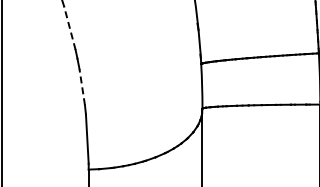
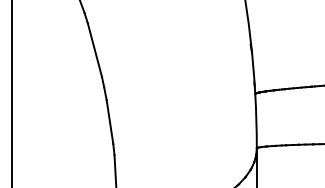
line: (69, 28) -> (94, 50), dashed -> solid
line: (82, 86) -> (110, 121), dashed -> solid

